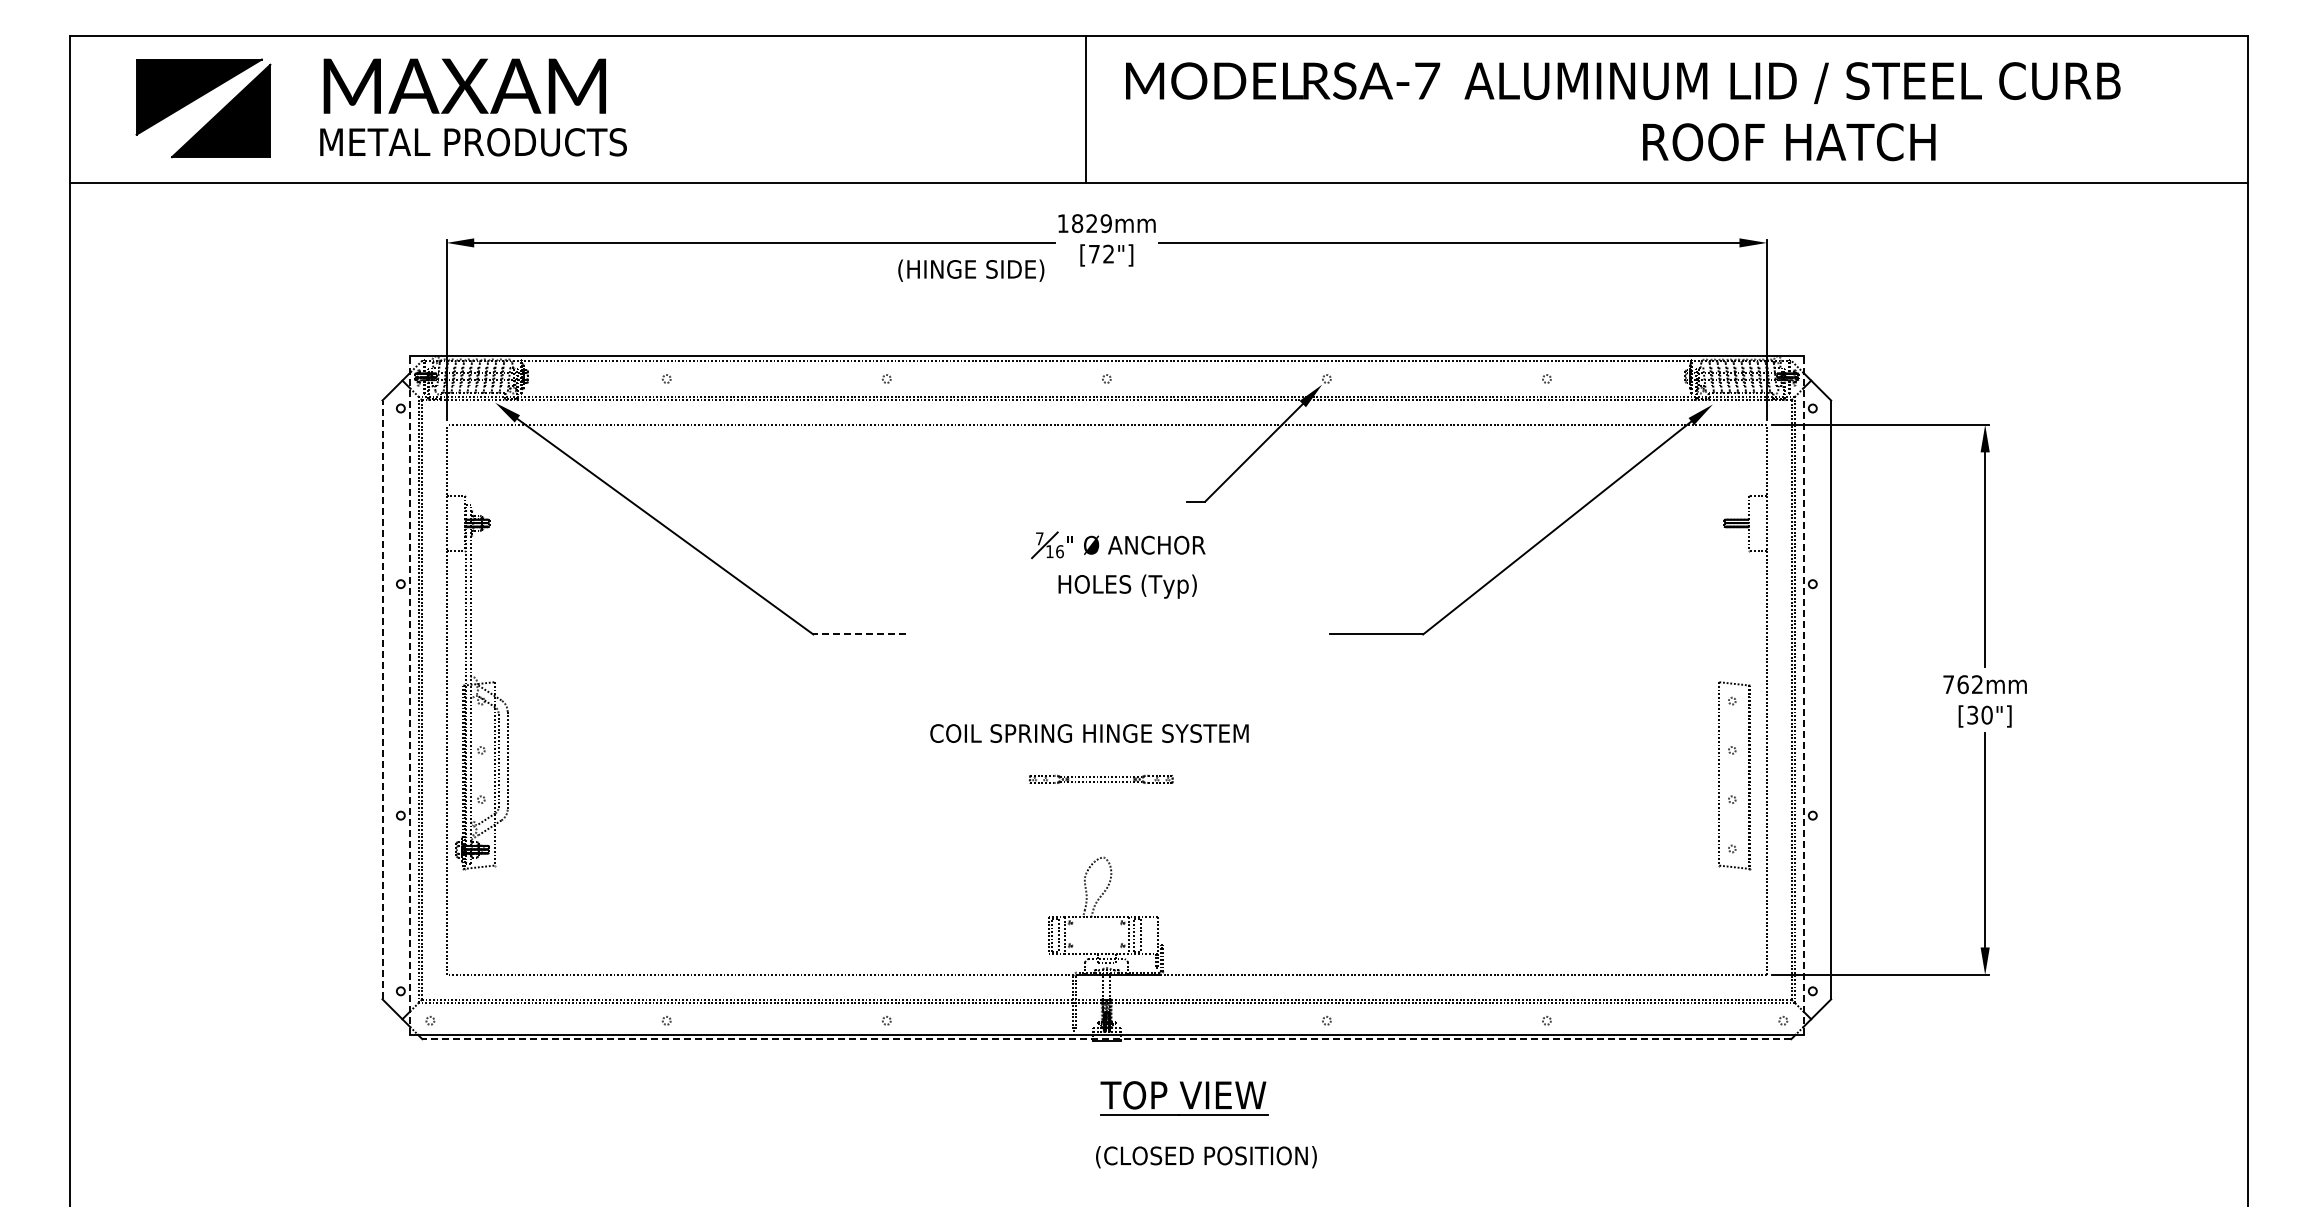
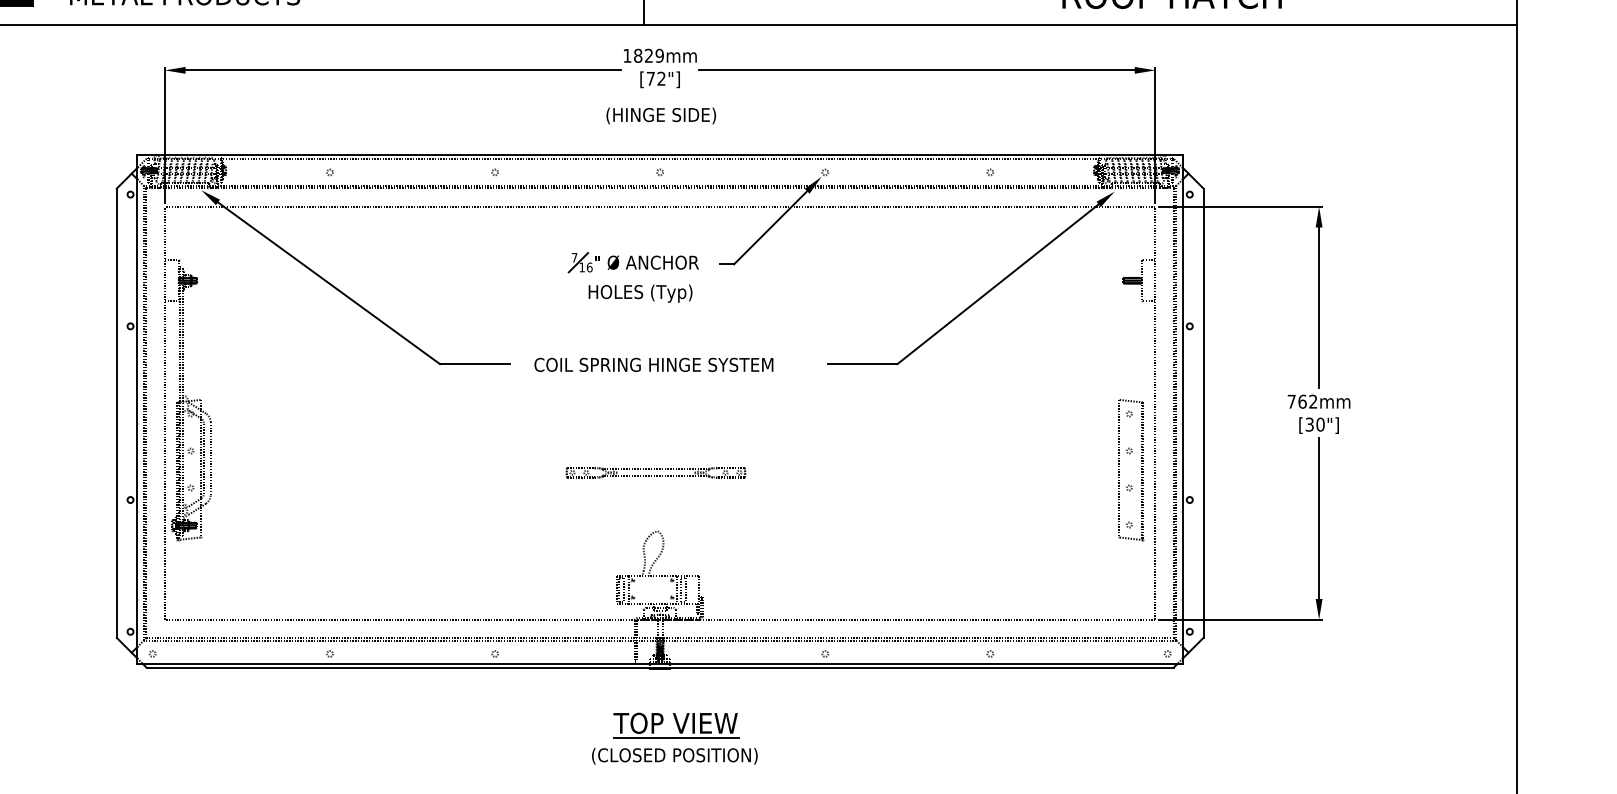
text: (971, 270) -> (661, 115), moved
part: (1120, 554) -> (635, 269), moved
line: (859, 634) -> (474, 364), dashed -> solid
line: (410, 695) -> (137, 409), dashed -> solid
line: (1803, 695) -> (1182, 409), dashed -> solid
line: (382, 699) -> (116, 412), dashed -> solid
text: (1089, 733) -> (653, 364), moved
part: (1101, 779) -> (656, 472), size x1.67
line: (1106, 1039) -> (659, 667), dashed -> solid
part: (1184, 1098) -> (676, 725), moved
text: (1206, 1157) -> (674, 756), moved

